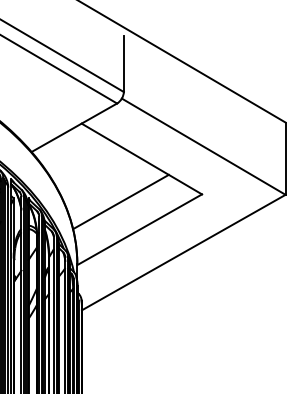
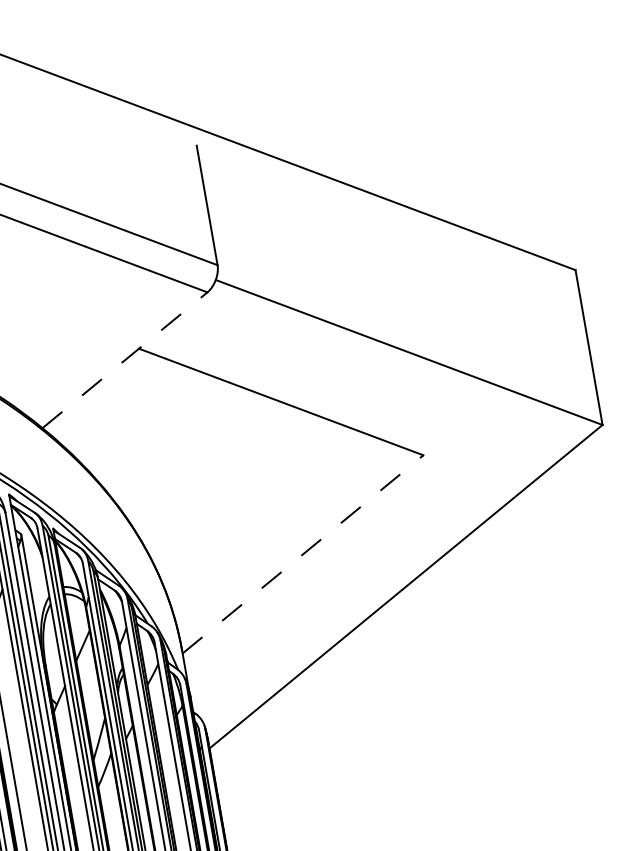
line: (74, 127) -> (125, 359), solid -> dashed
line: (120, 201) -> (251, 501), removed
line: (139, 229) -> (302, 553), solid -> dashed

